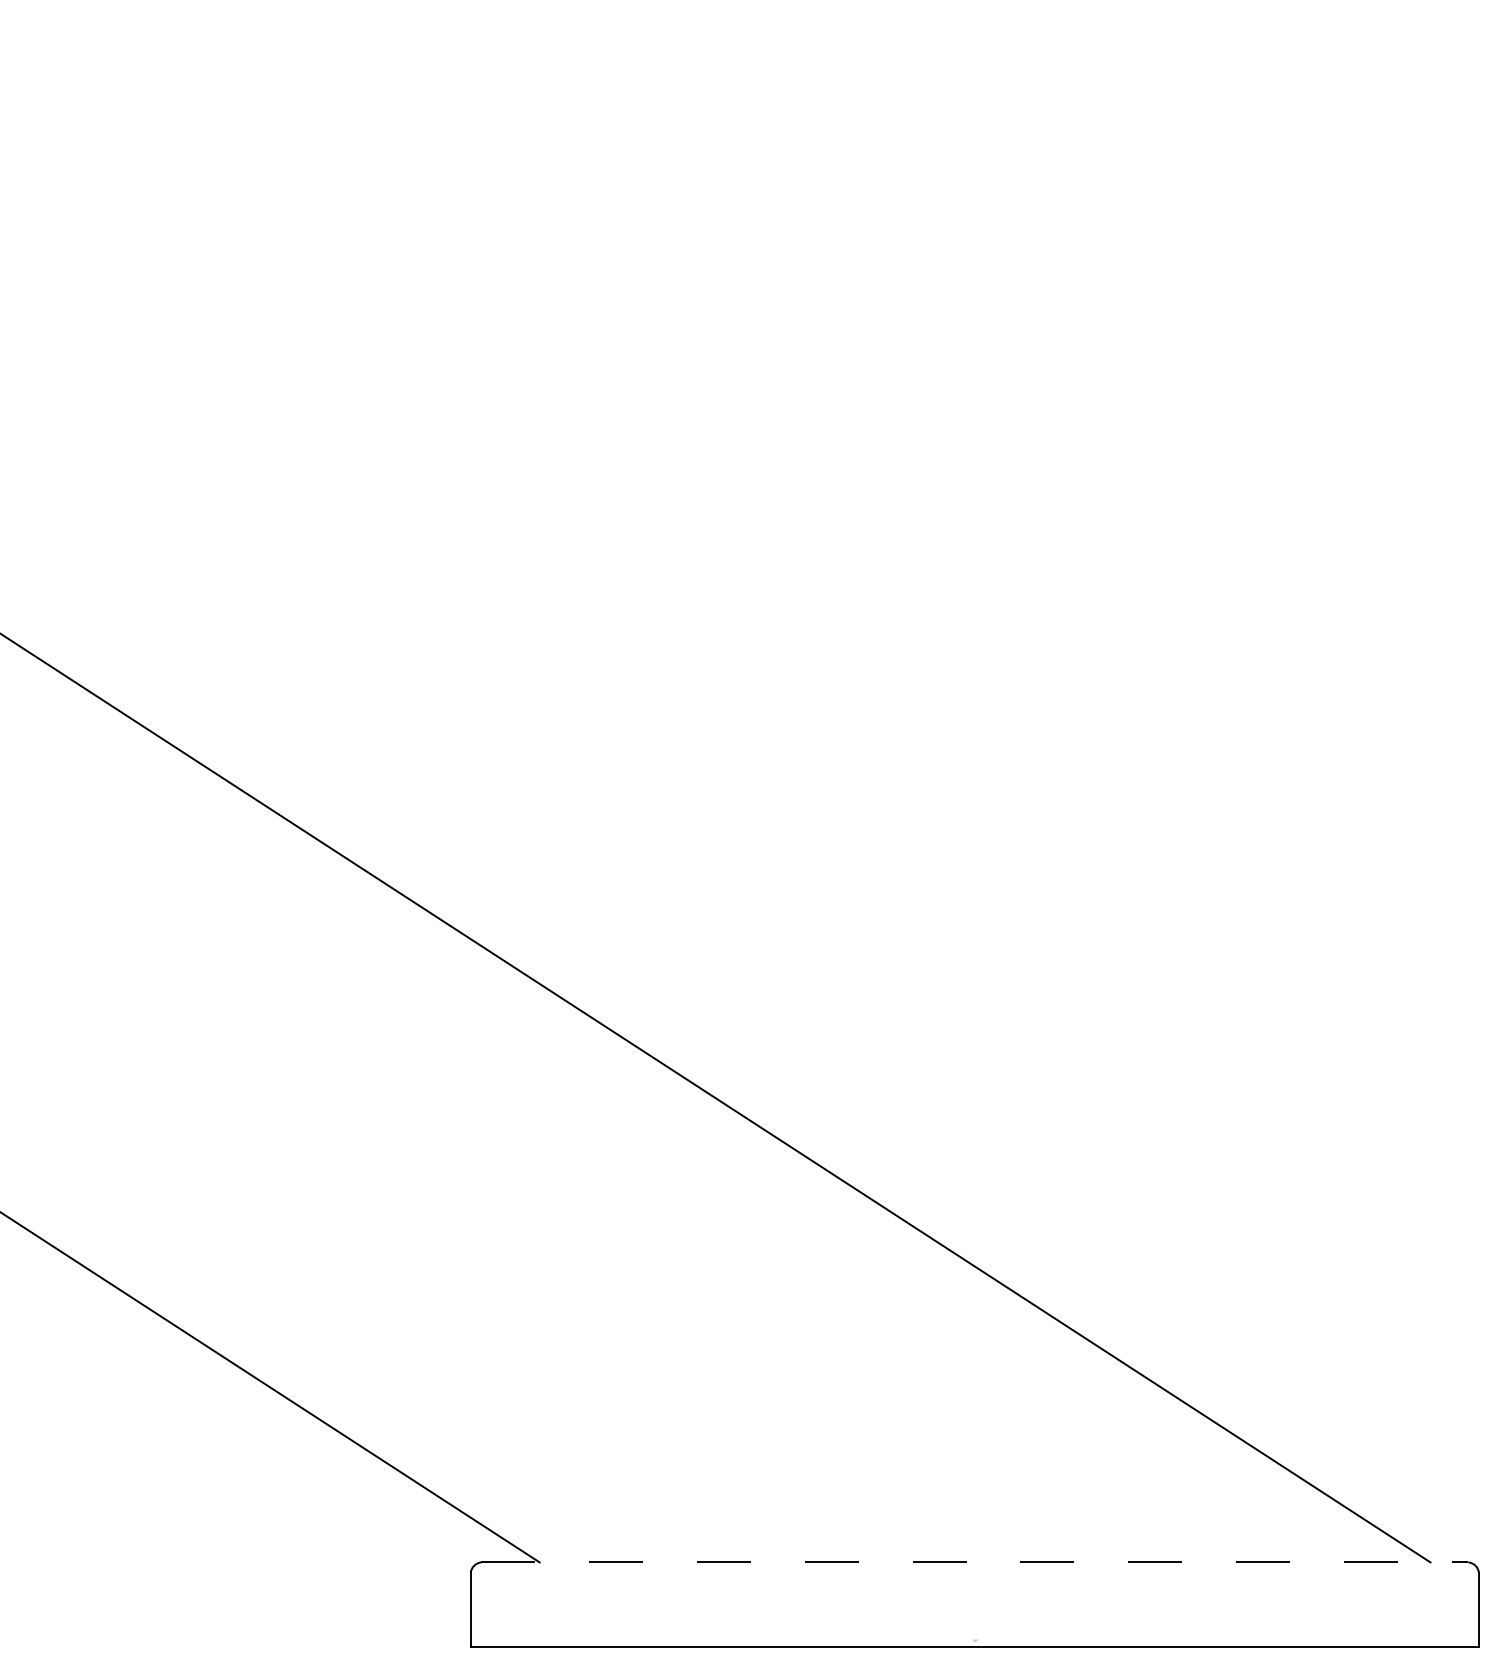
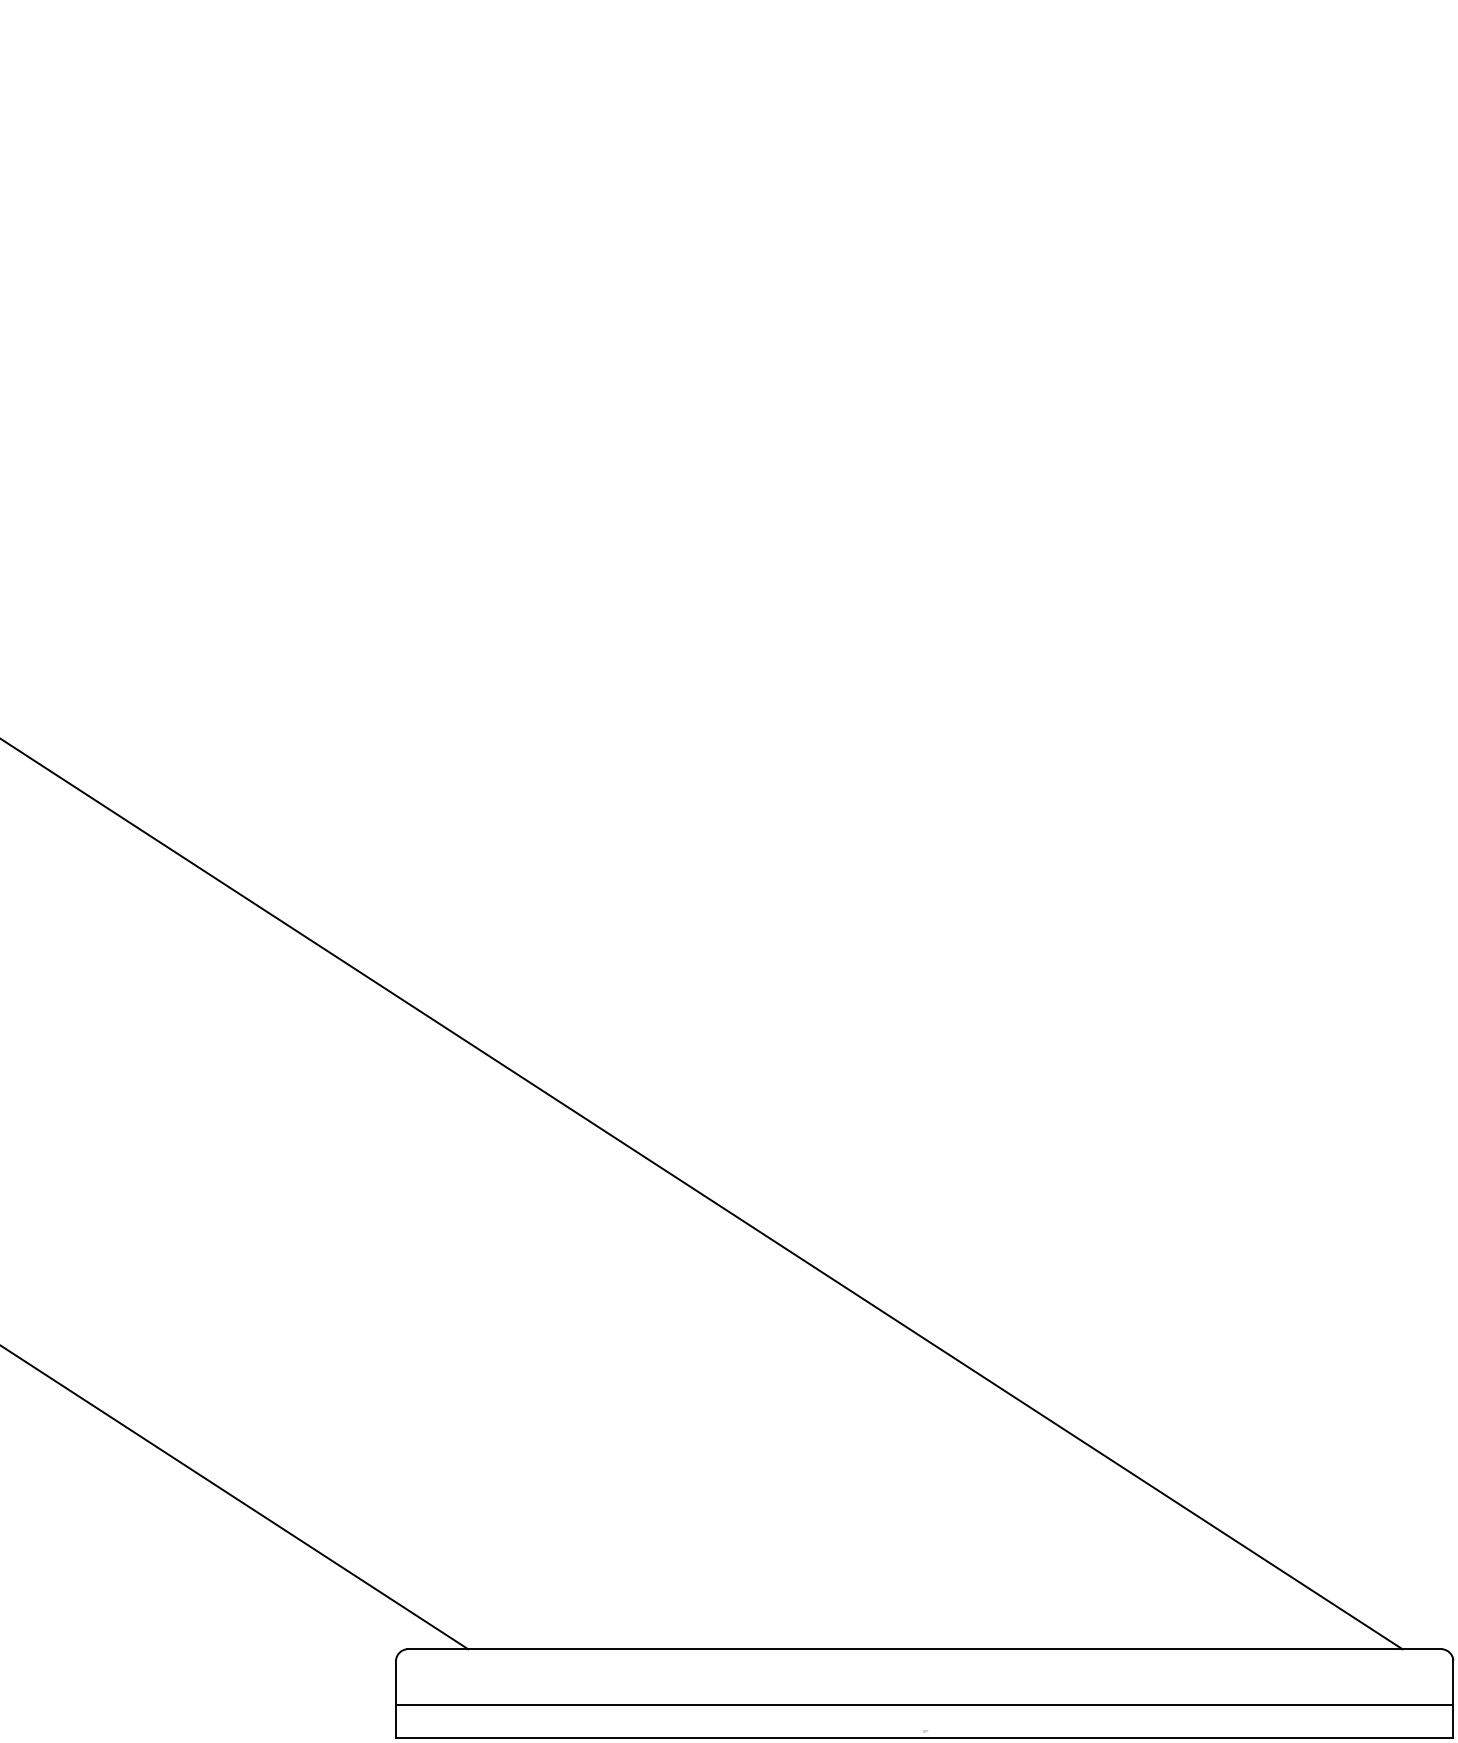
line: (975, 1562) -> (925, 1649), dashed -> solid
line: (974, 1615) -> (924, 1704), added

